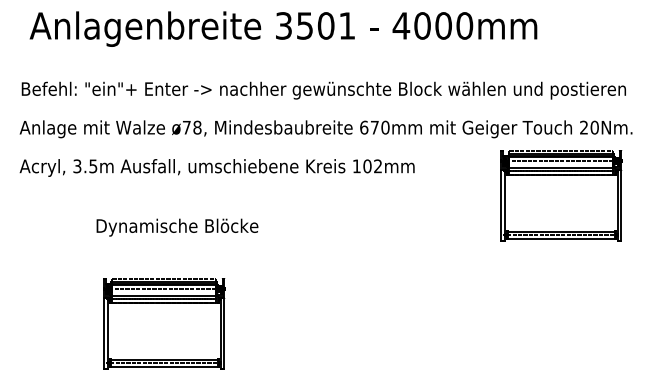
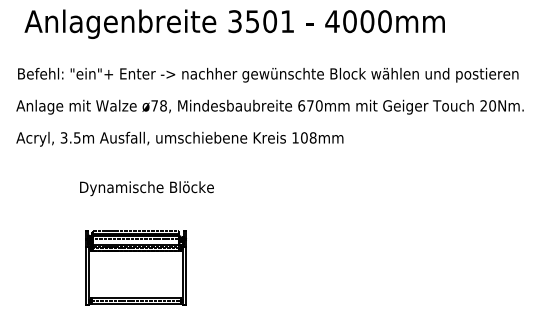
text: (378, 166) -> (313, 138), 102mm -> 108mm
part: (561, 195) -> (465, 162), removed

